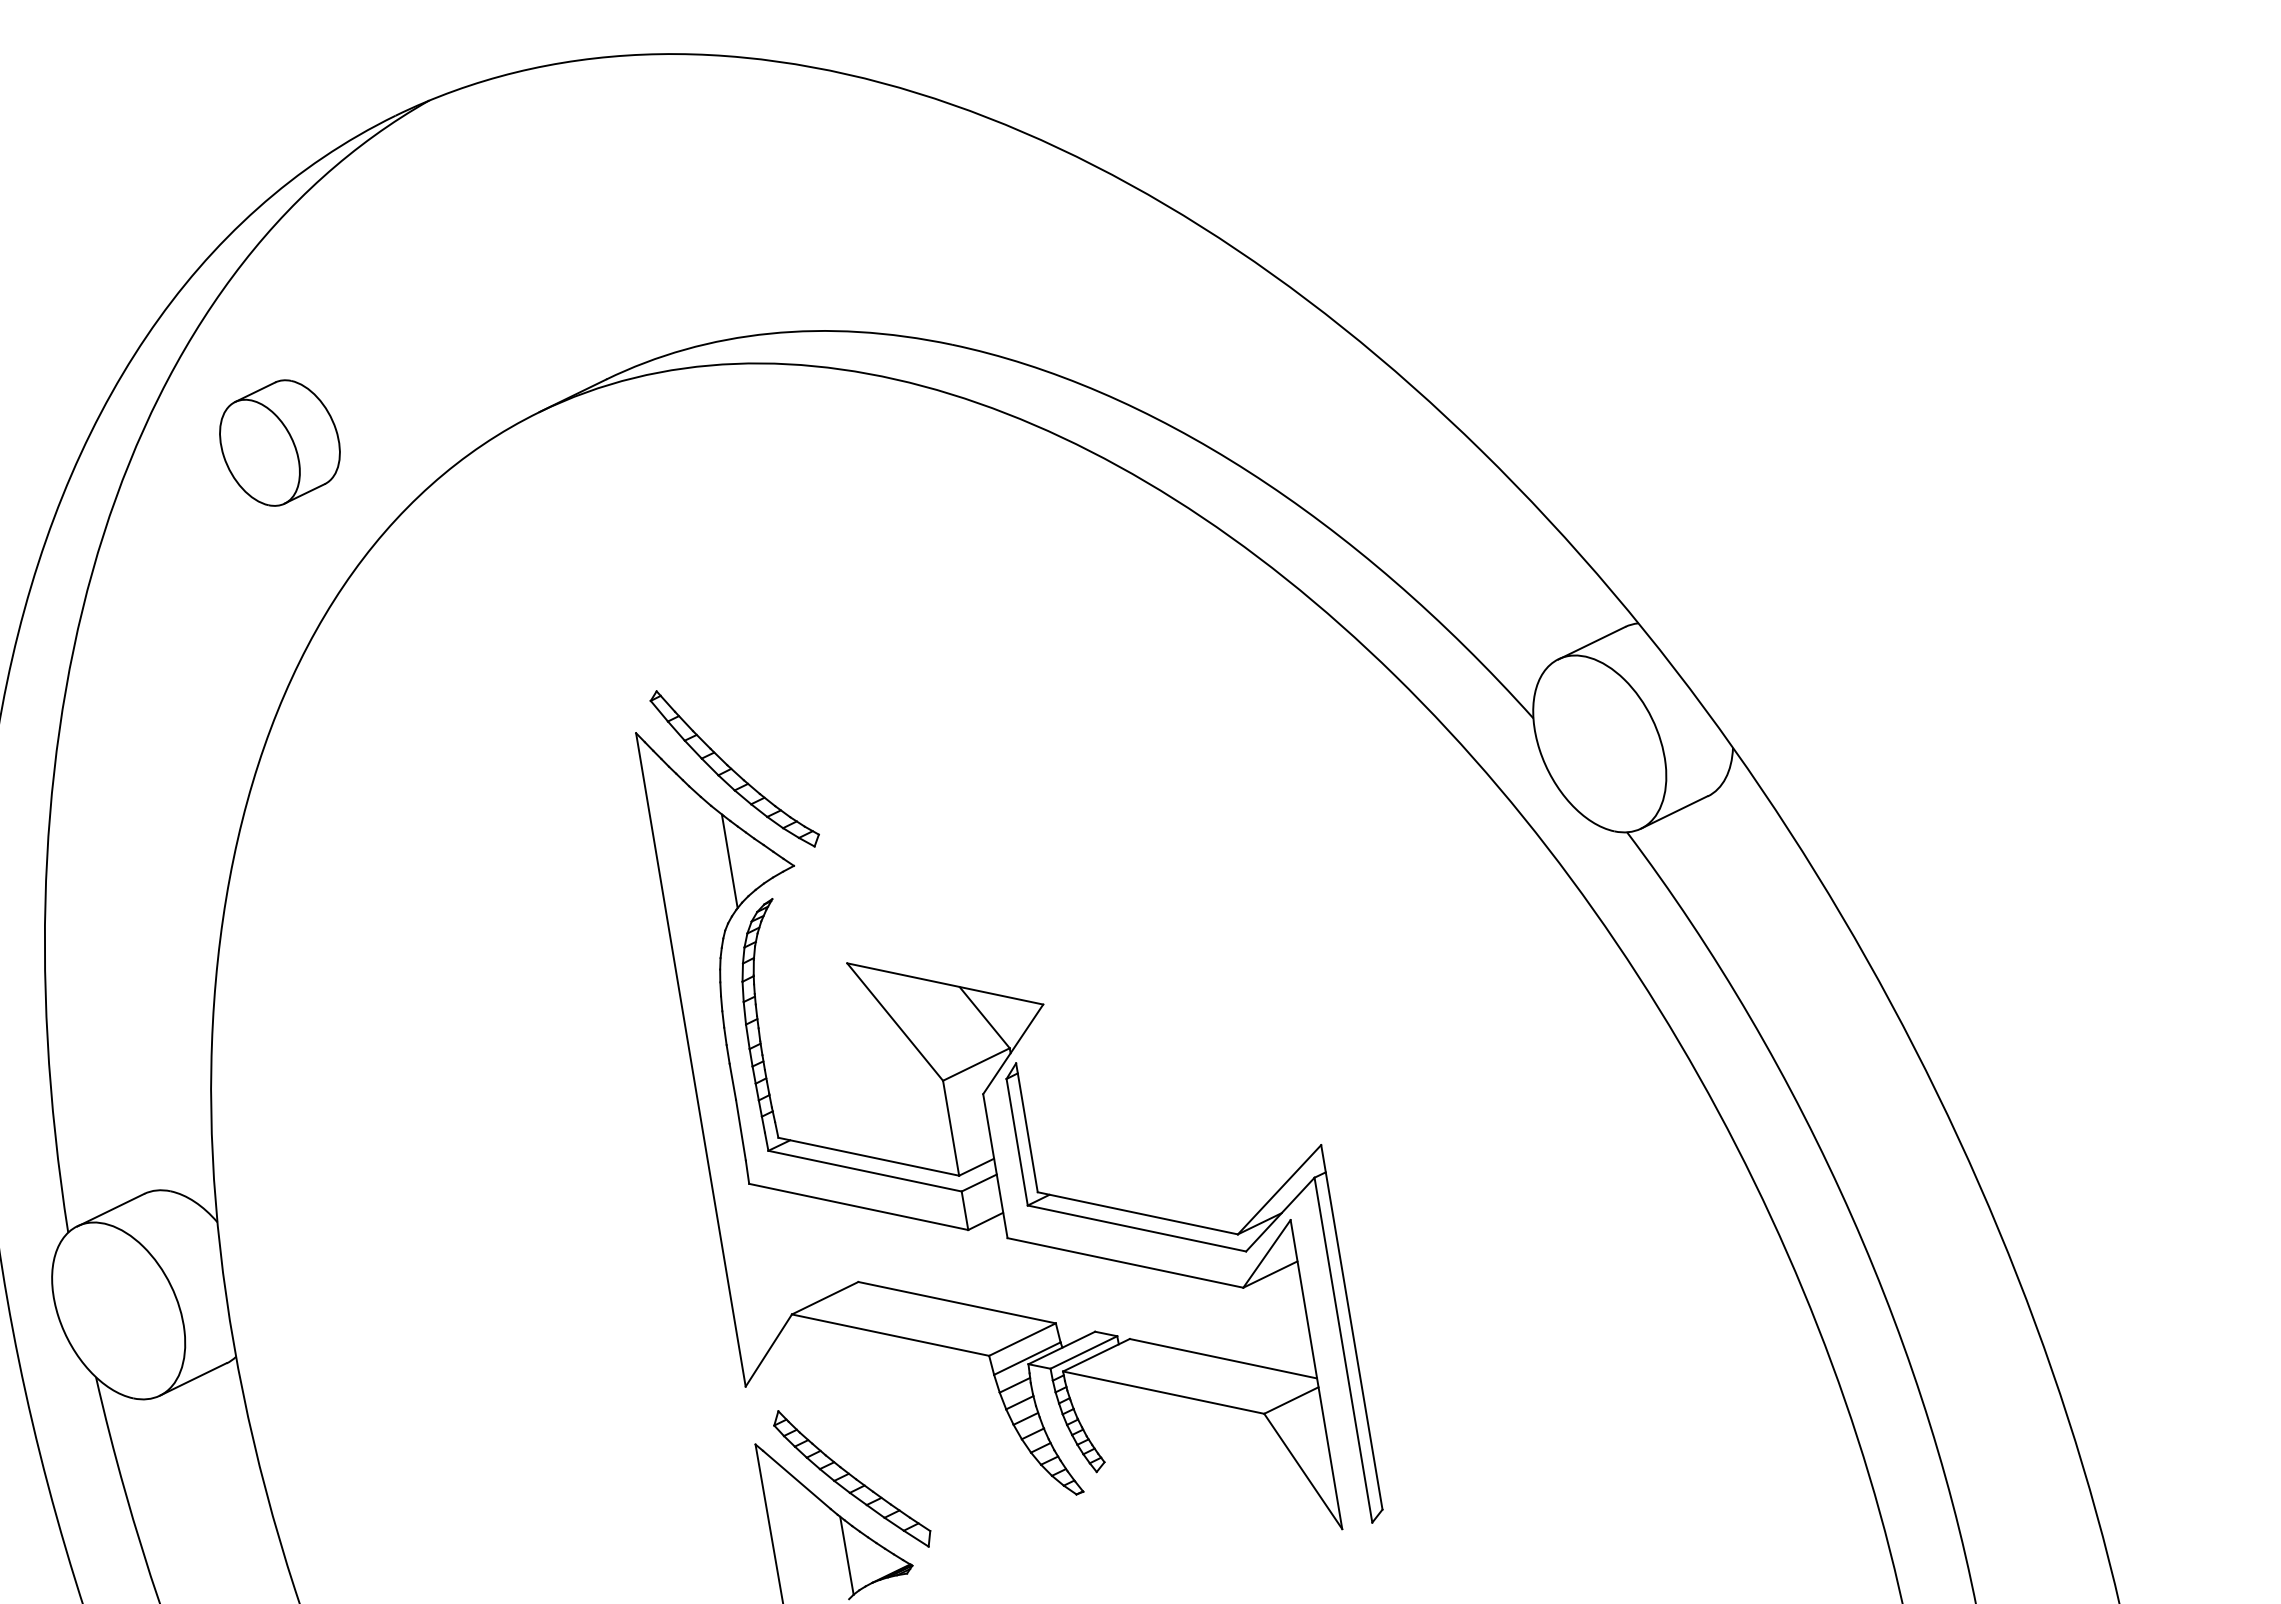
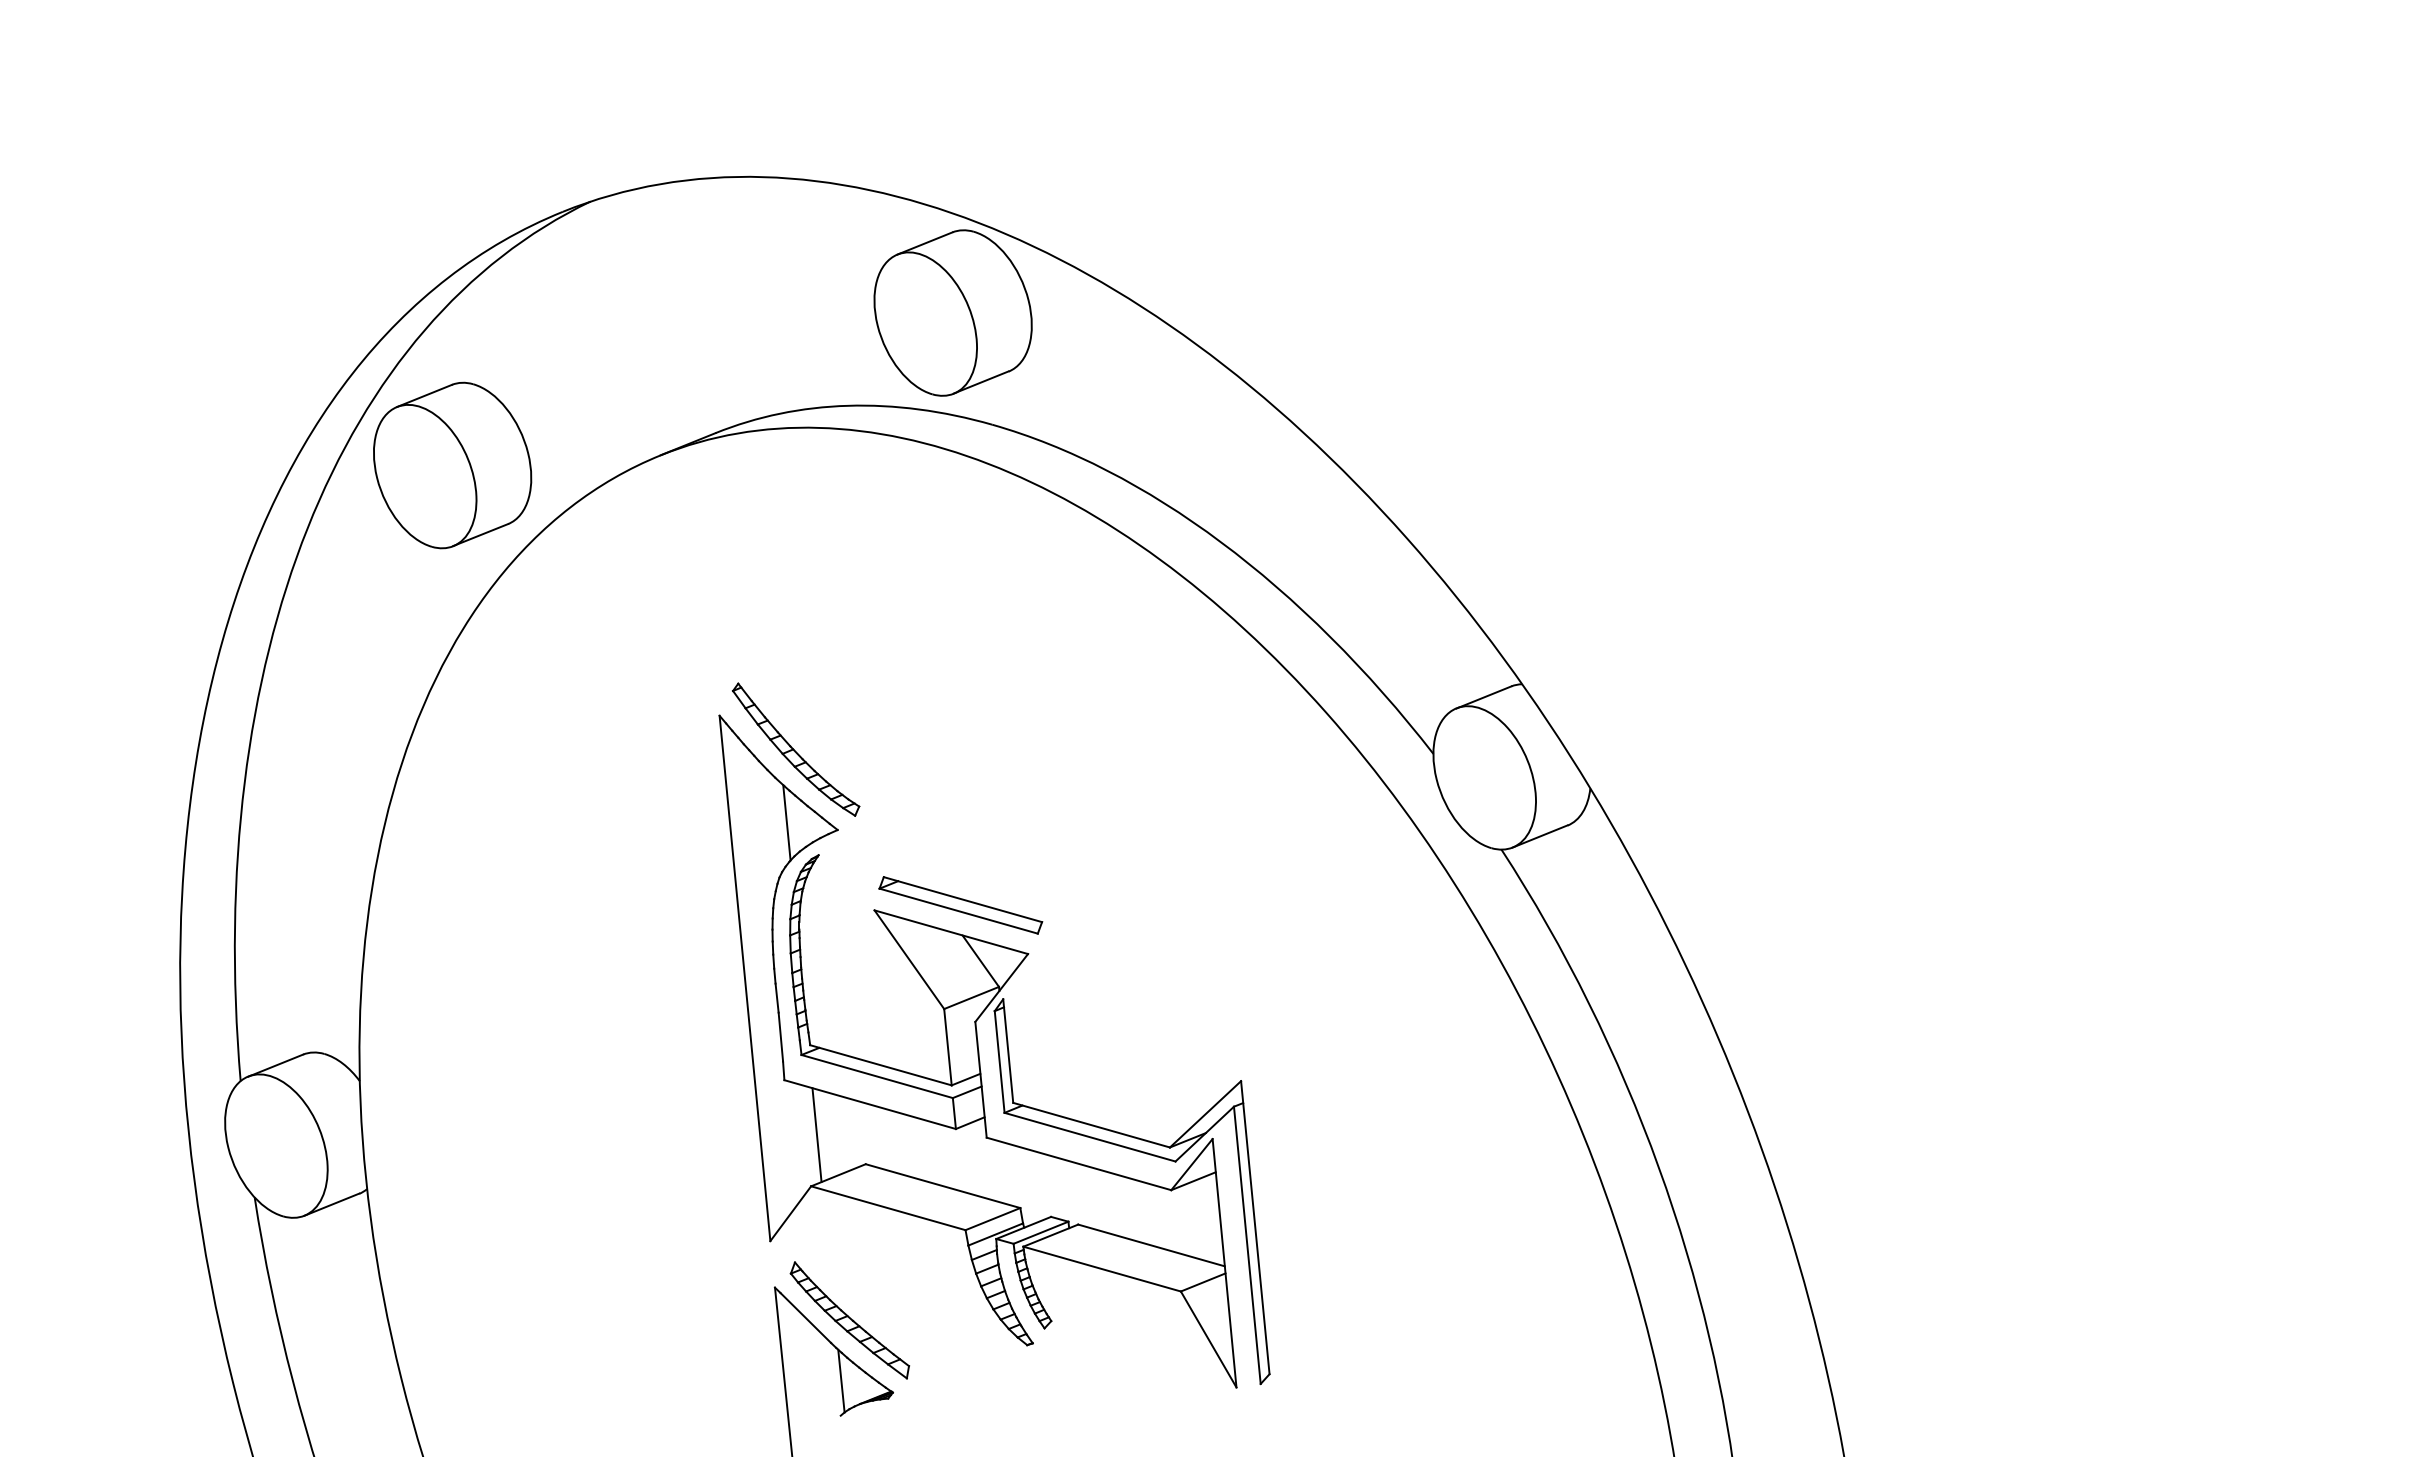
part: (892, 207) -> (952, 312), added
part: (279, 443) -> (452, 465), size x1.67
part: (954, 949) -> (960, 905), added
line: (794, 1249) -> (816, 1134), added

